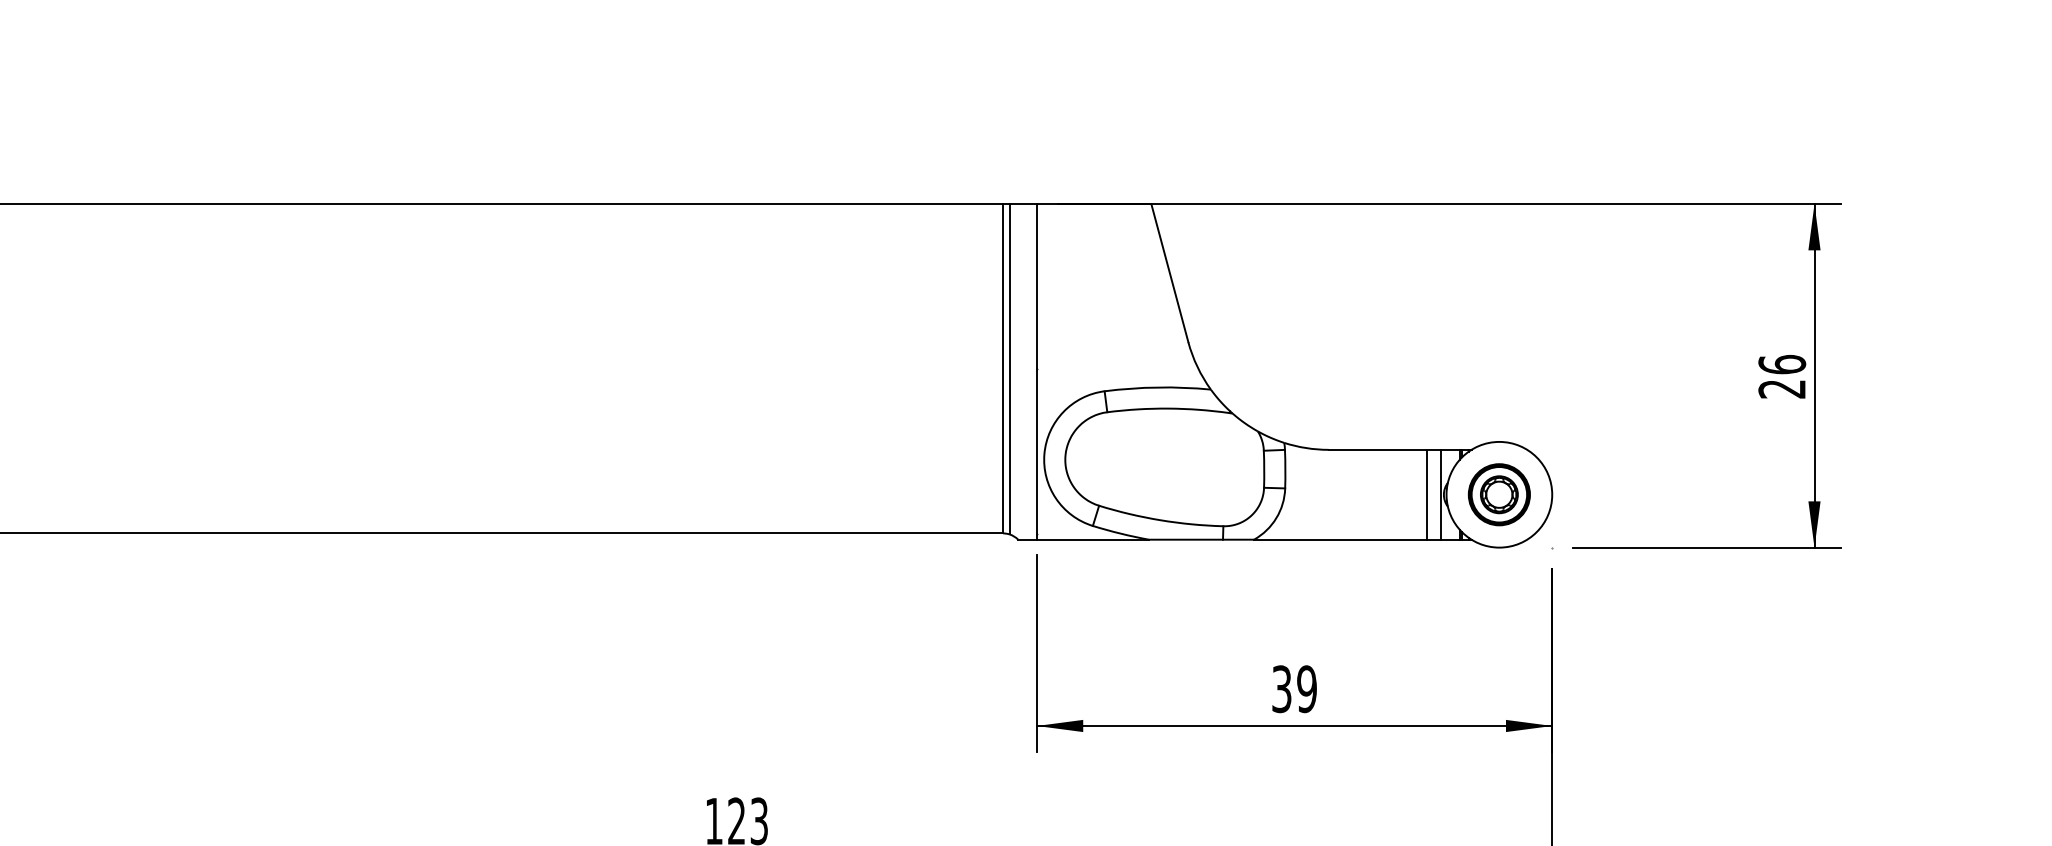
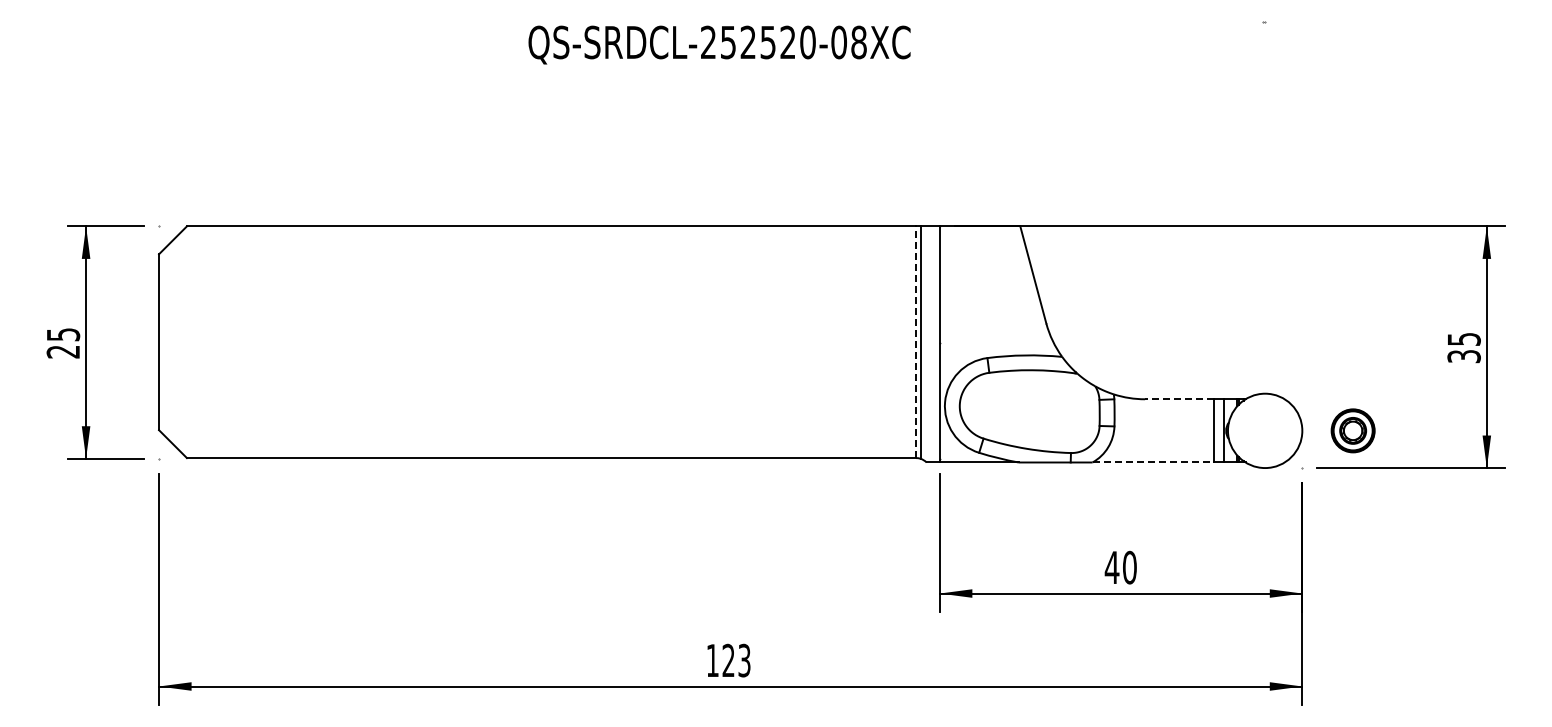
line: (1003, 369) -> (916, 342), solid -> dashed
text: (1781, 376) -> (1463, 347), 26 -> 35
line: (1377, 450) -> (1179, 399), solid -> dashed
part: (1498, 494) -> (1352, 430), moved
line: (1340, 539) -> (1153, 462), solid -> dashed
text: (1293, 688) -> (1120, 567), 39 -> 40

